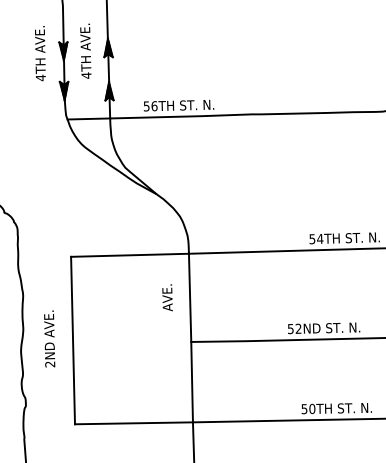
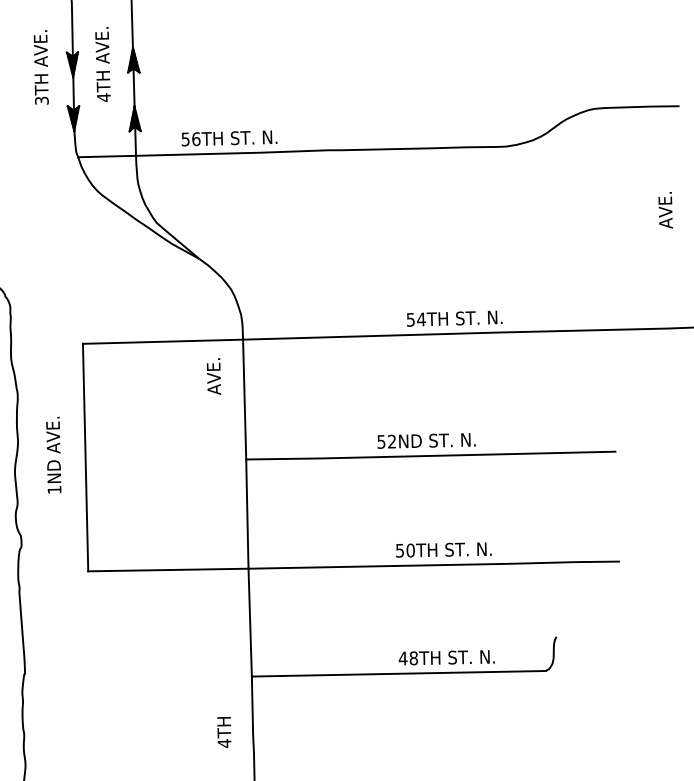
text: (40, 77) -> (41, 100), 4TH -> 3TH
text: (167, 297) -> (213, 376), moved
text: (50, 364) -> (54, 490), 2ND -> 1ND

